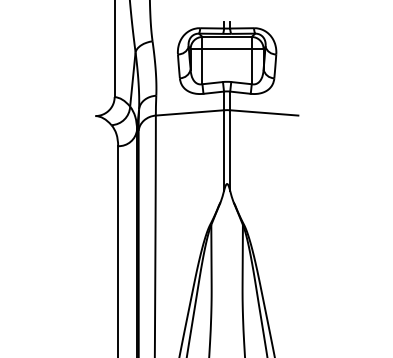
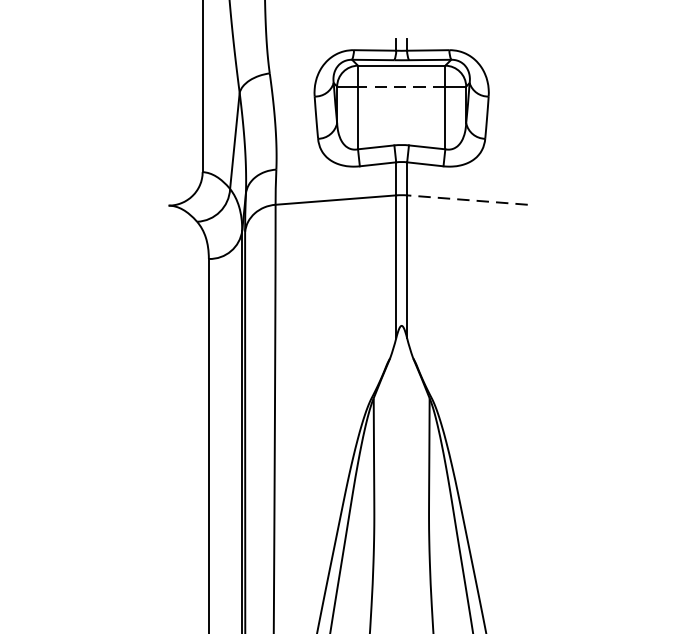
line: (227, 48) -> (402, 86), solid -> dashed
line: (263, 112) -> (466, 199), solid -> dashed

